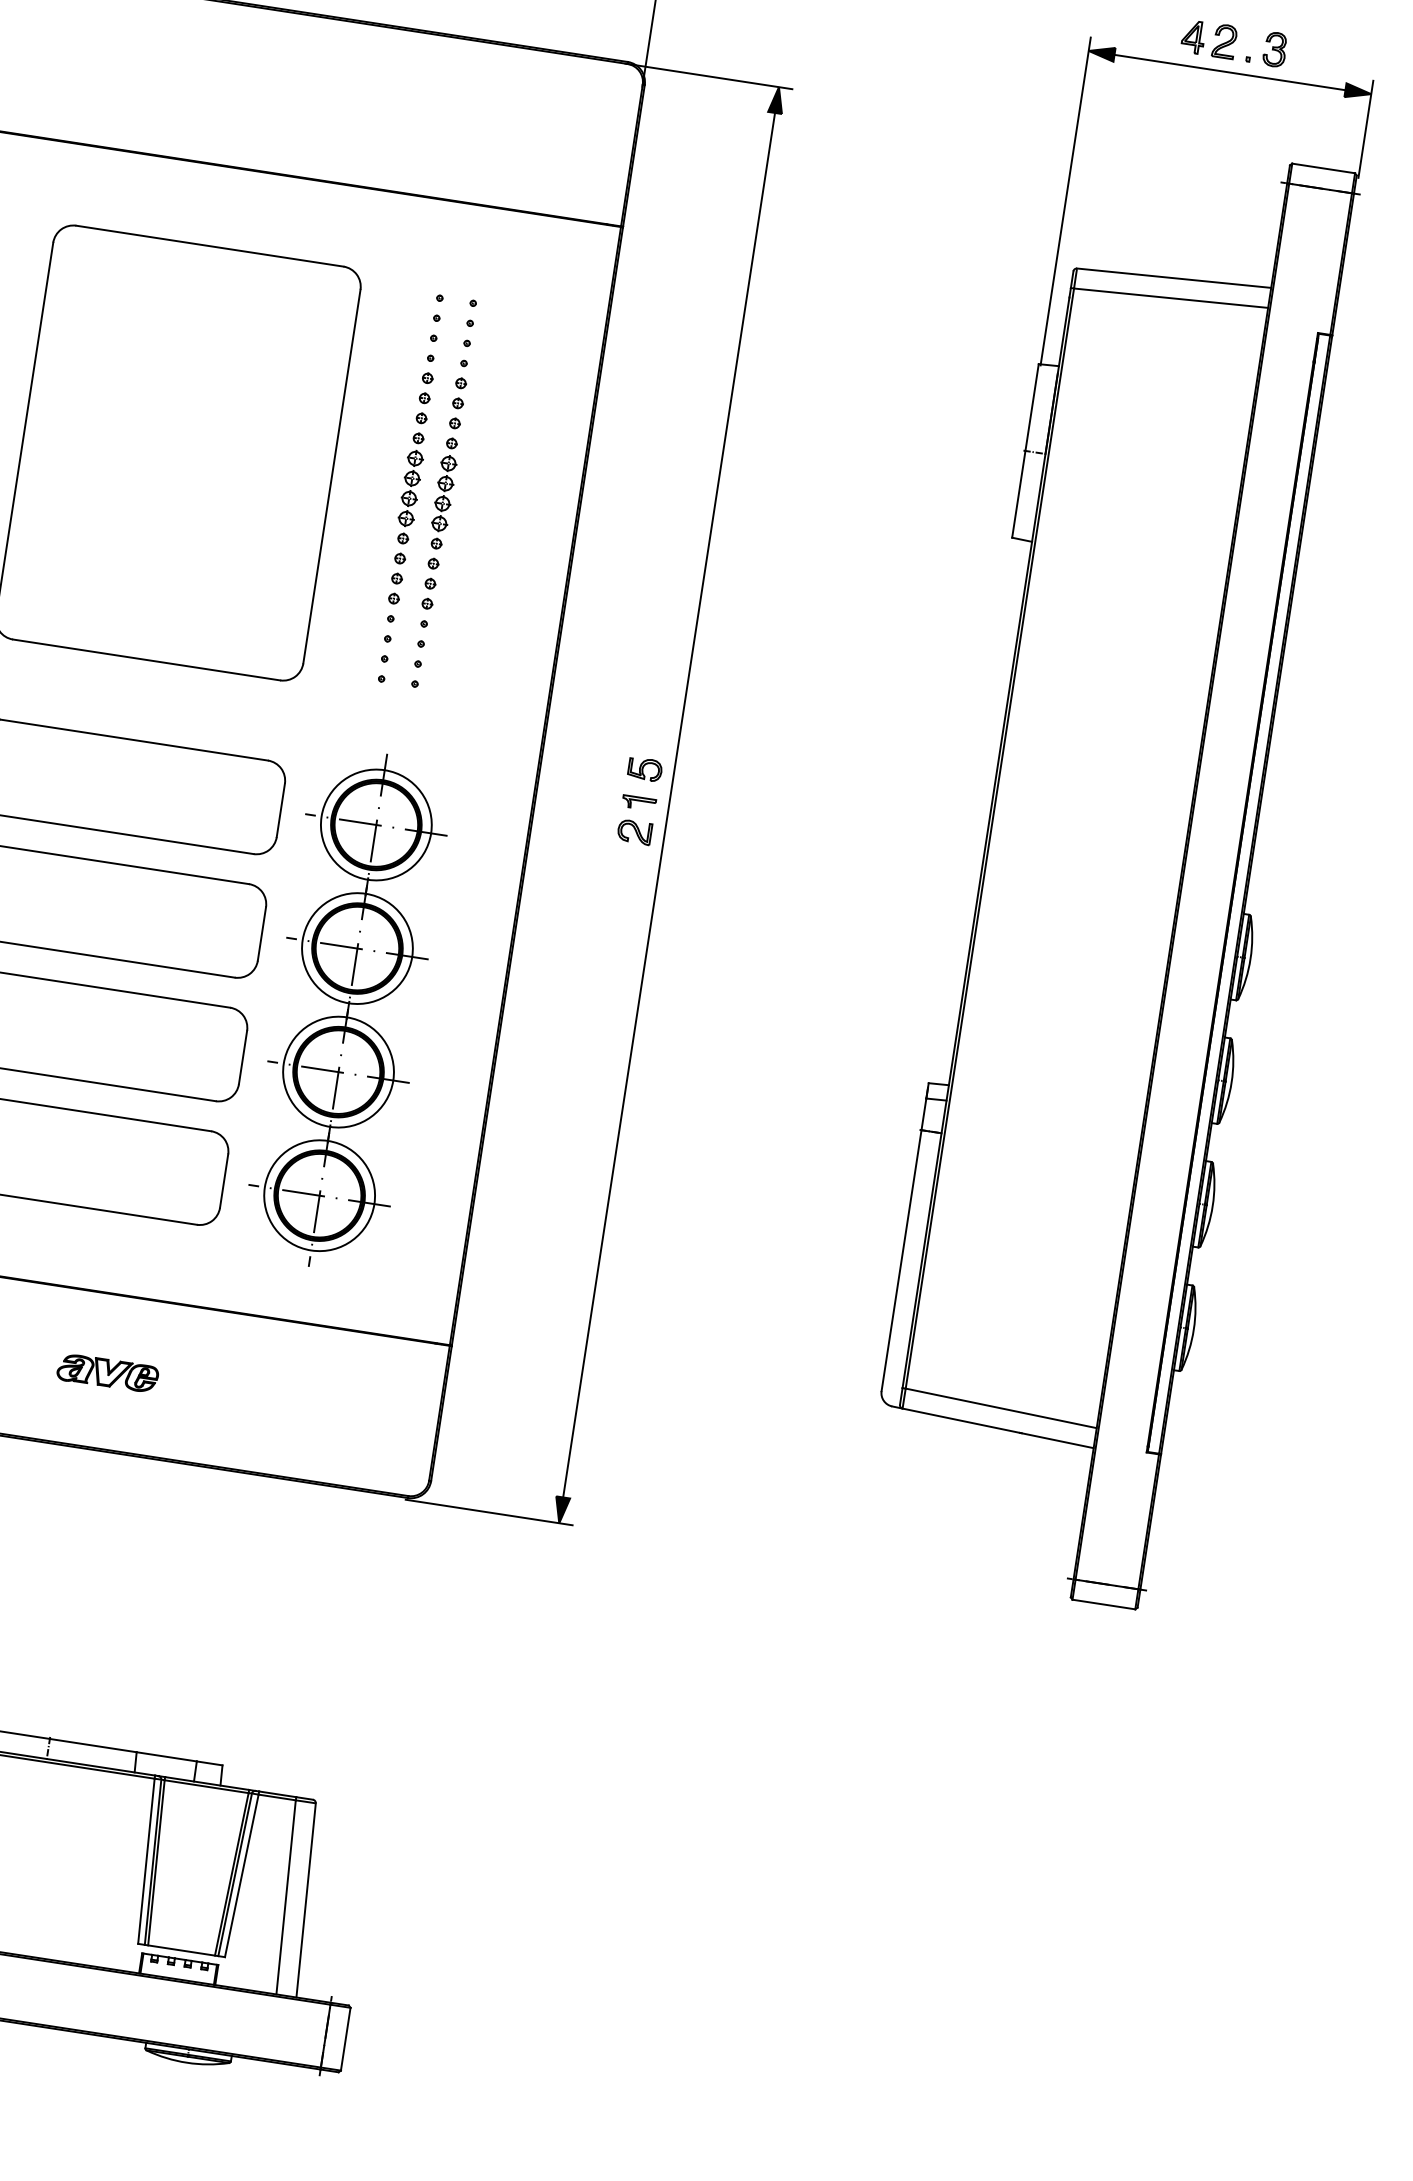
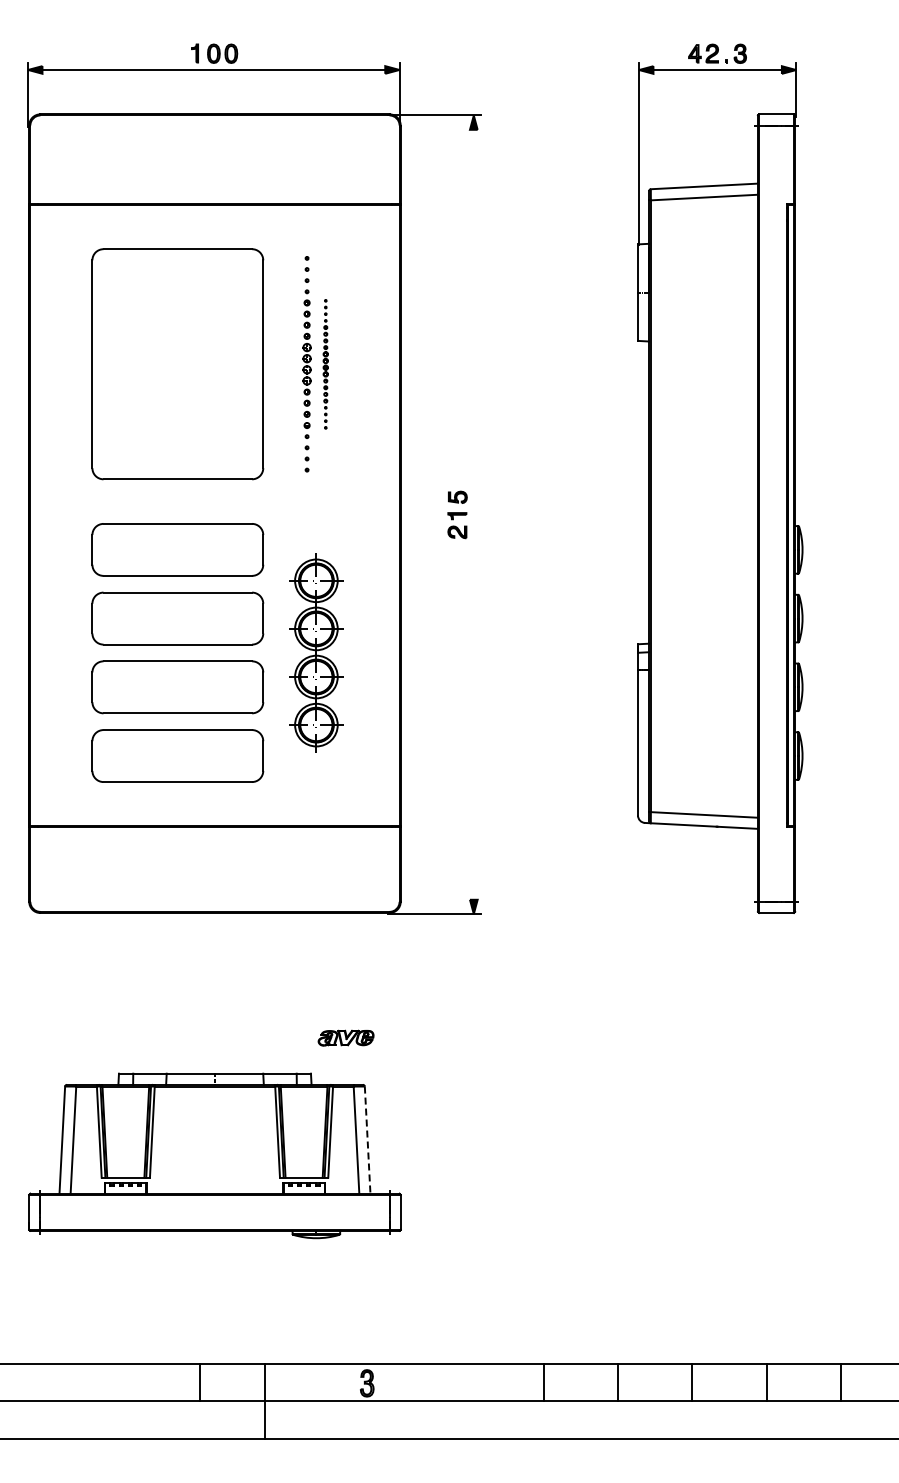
part: (443, 494) -> (325, 364), size x0.6
line: (668, 804) -> (473, 514), removed
part: (348, 1009) -> (316, 652), size x0.7
part: (107, 1371) -> (345, 1037), moved
line: (305, 1901) -> (367, 1140), solid -> dashed

